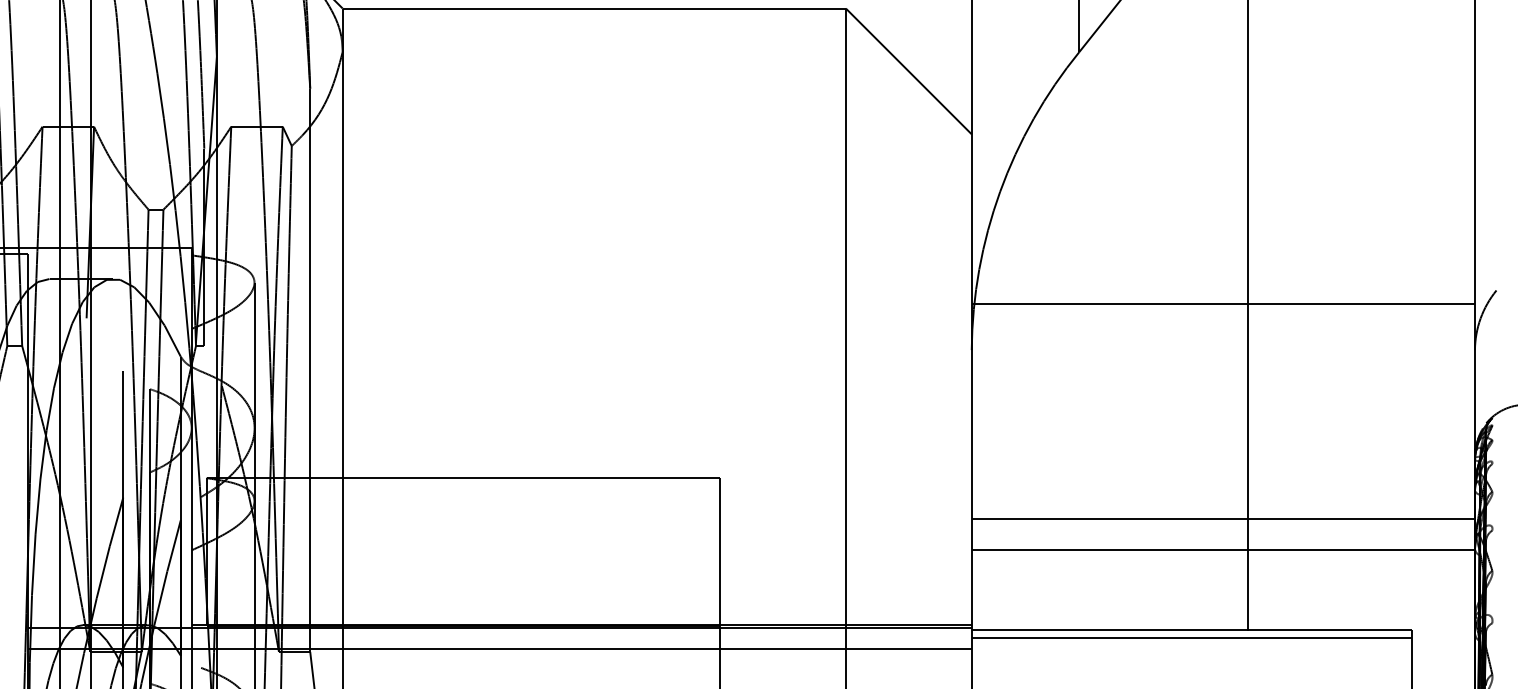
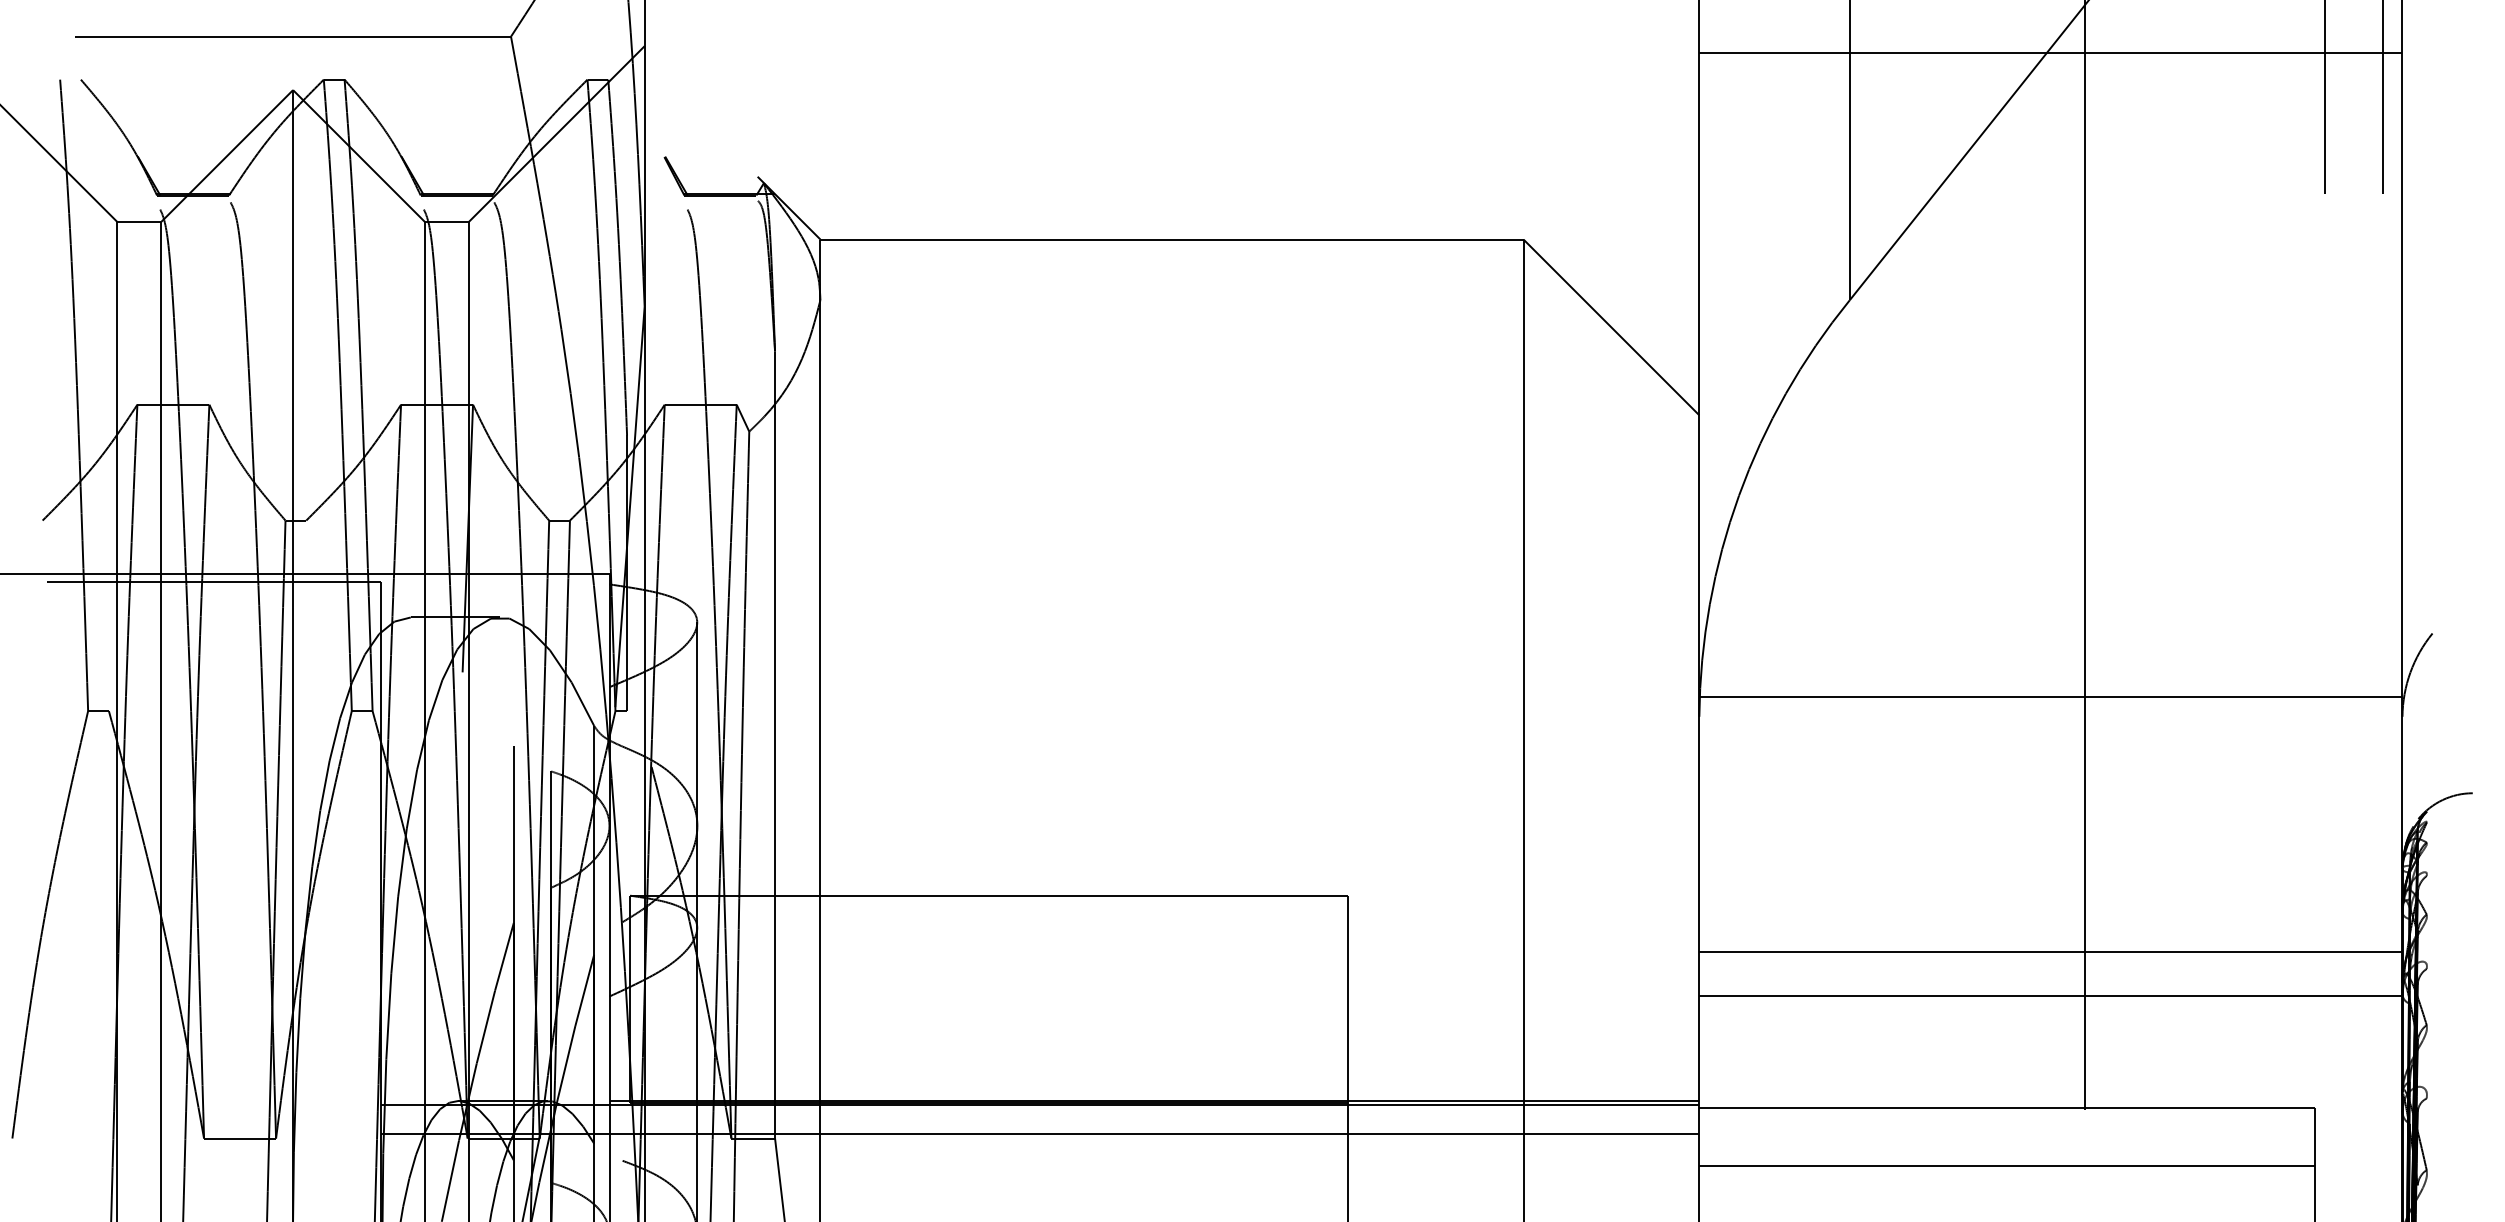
line: (1223, 304) -> (2050, 697), moved
line: (1191, 638) -> (2006, 1165), moved

